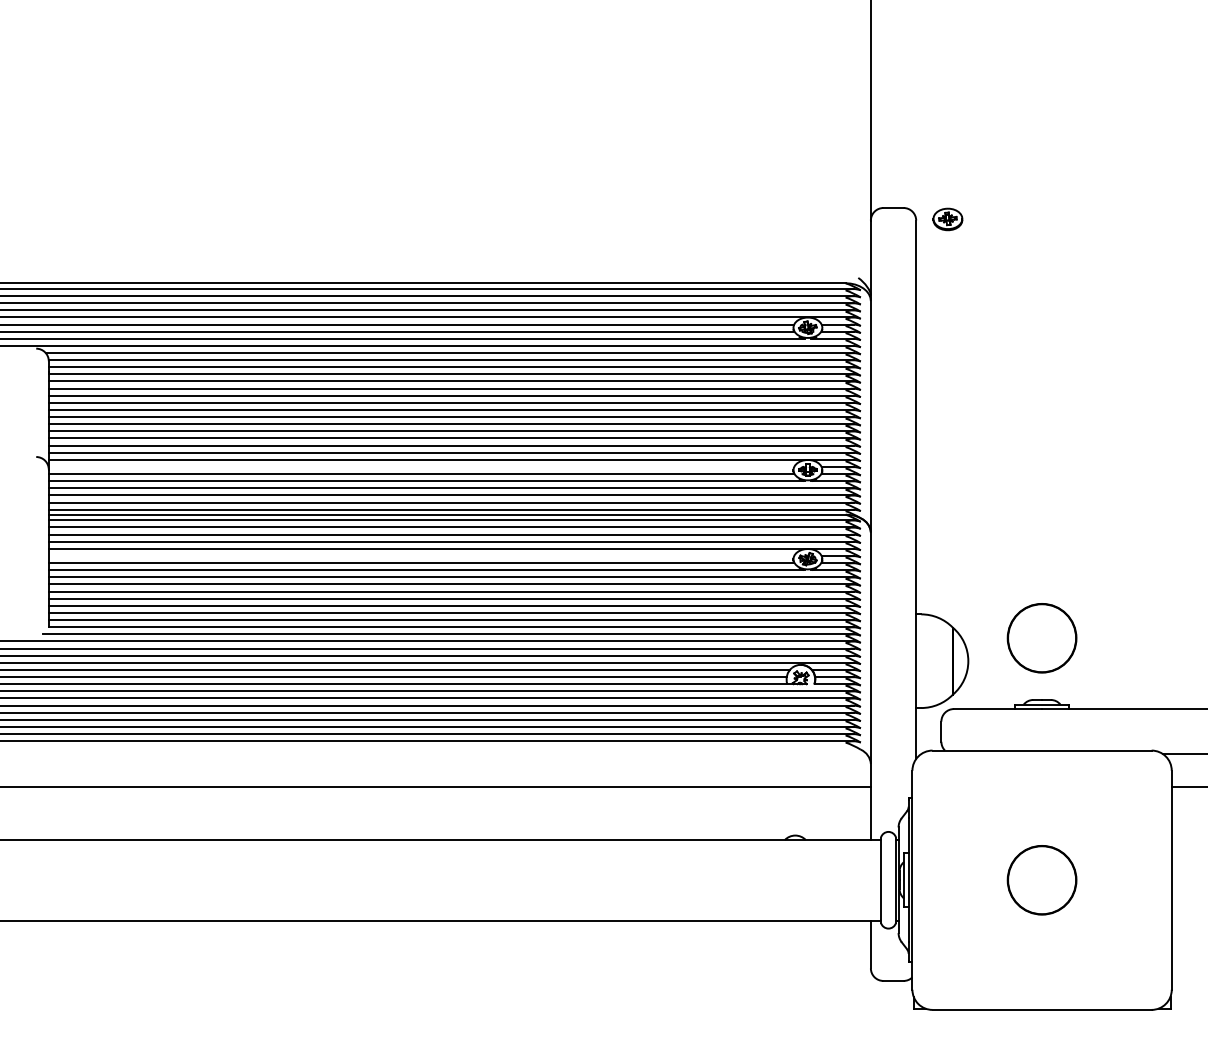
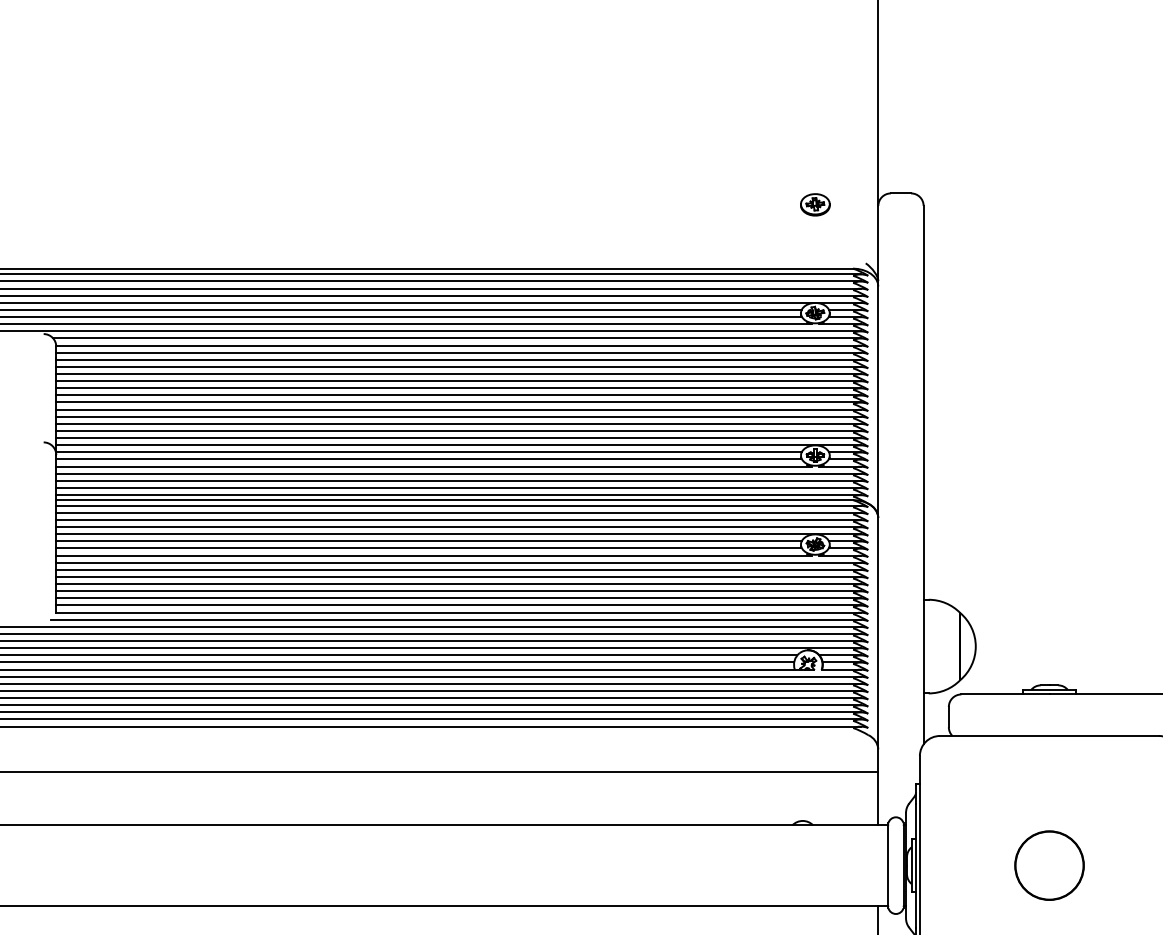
part: (947, 219) -> (814, 204), moved
line: (421, 466) -> (428, 451), added
line: (421, 555) -> (428, 540), added
part: (1041, 638) -> (1048, 623), removed

